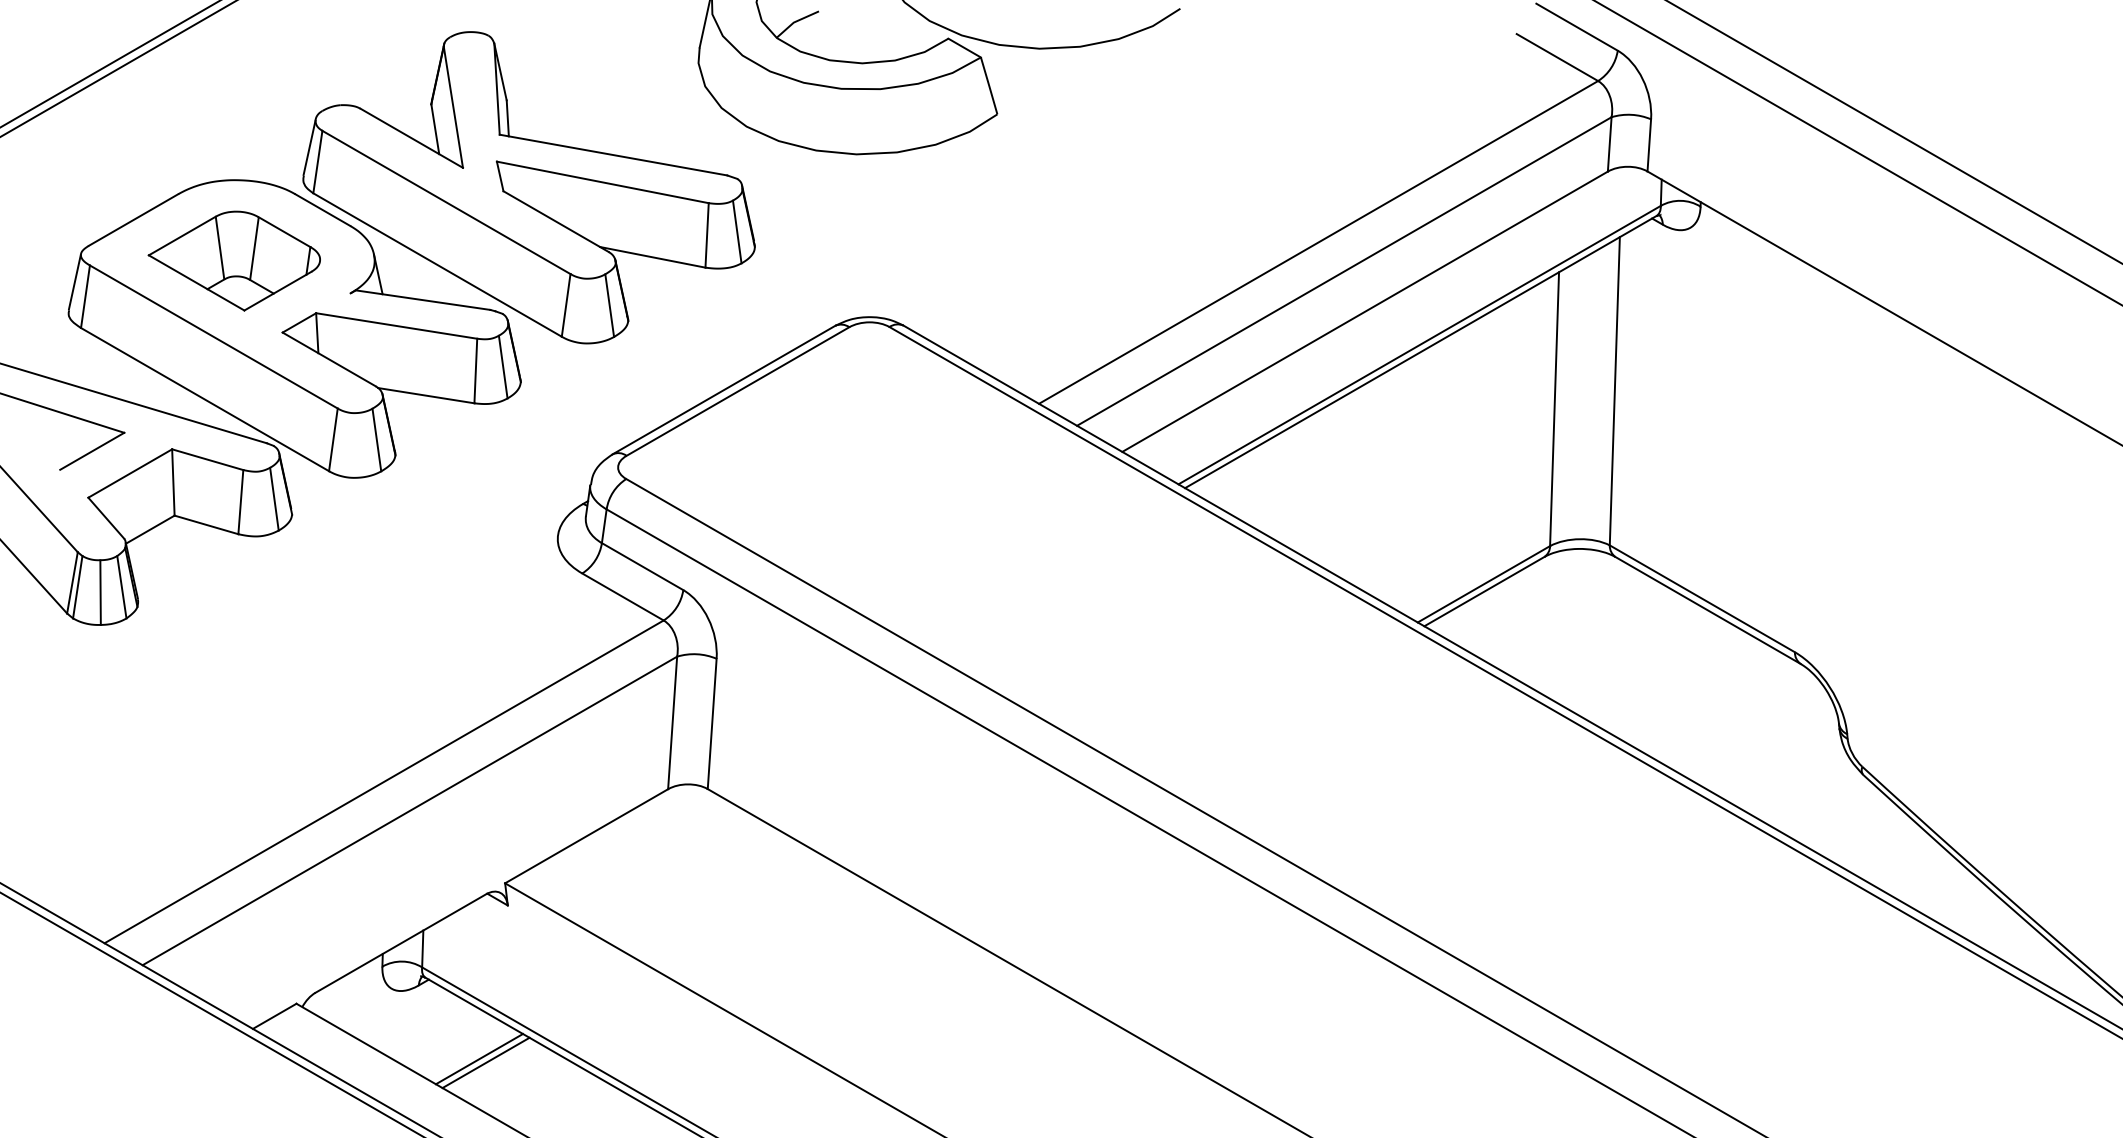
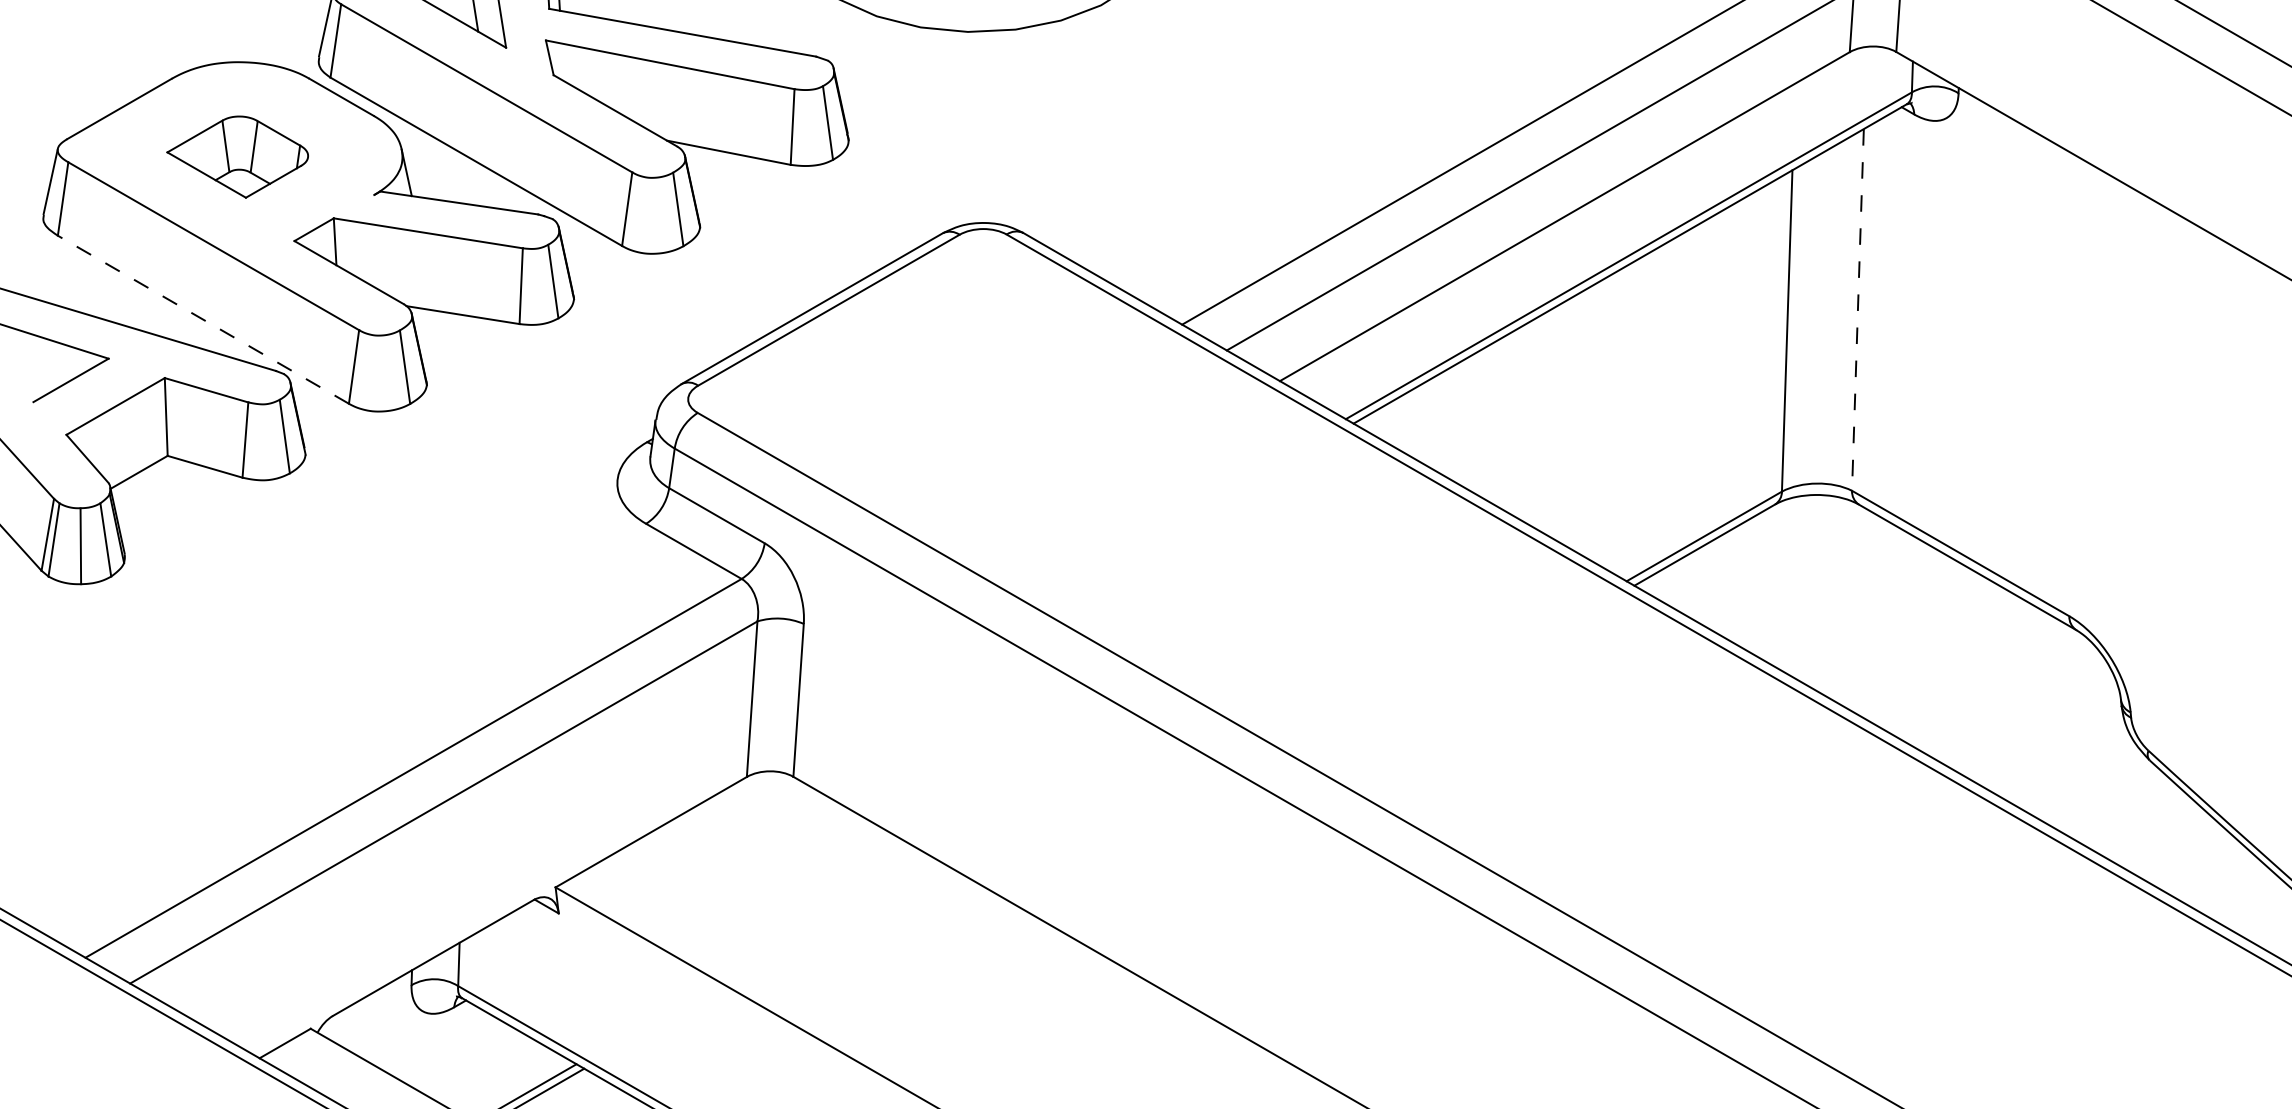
part: (233, 260) -> (236, 156), size x0.7
line: (1614, 391) -> (1857, 310), solid -> dashed
line: (204, 399) -> (202, 319), solid -> dashed

